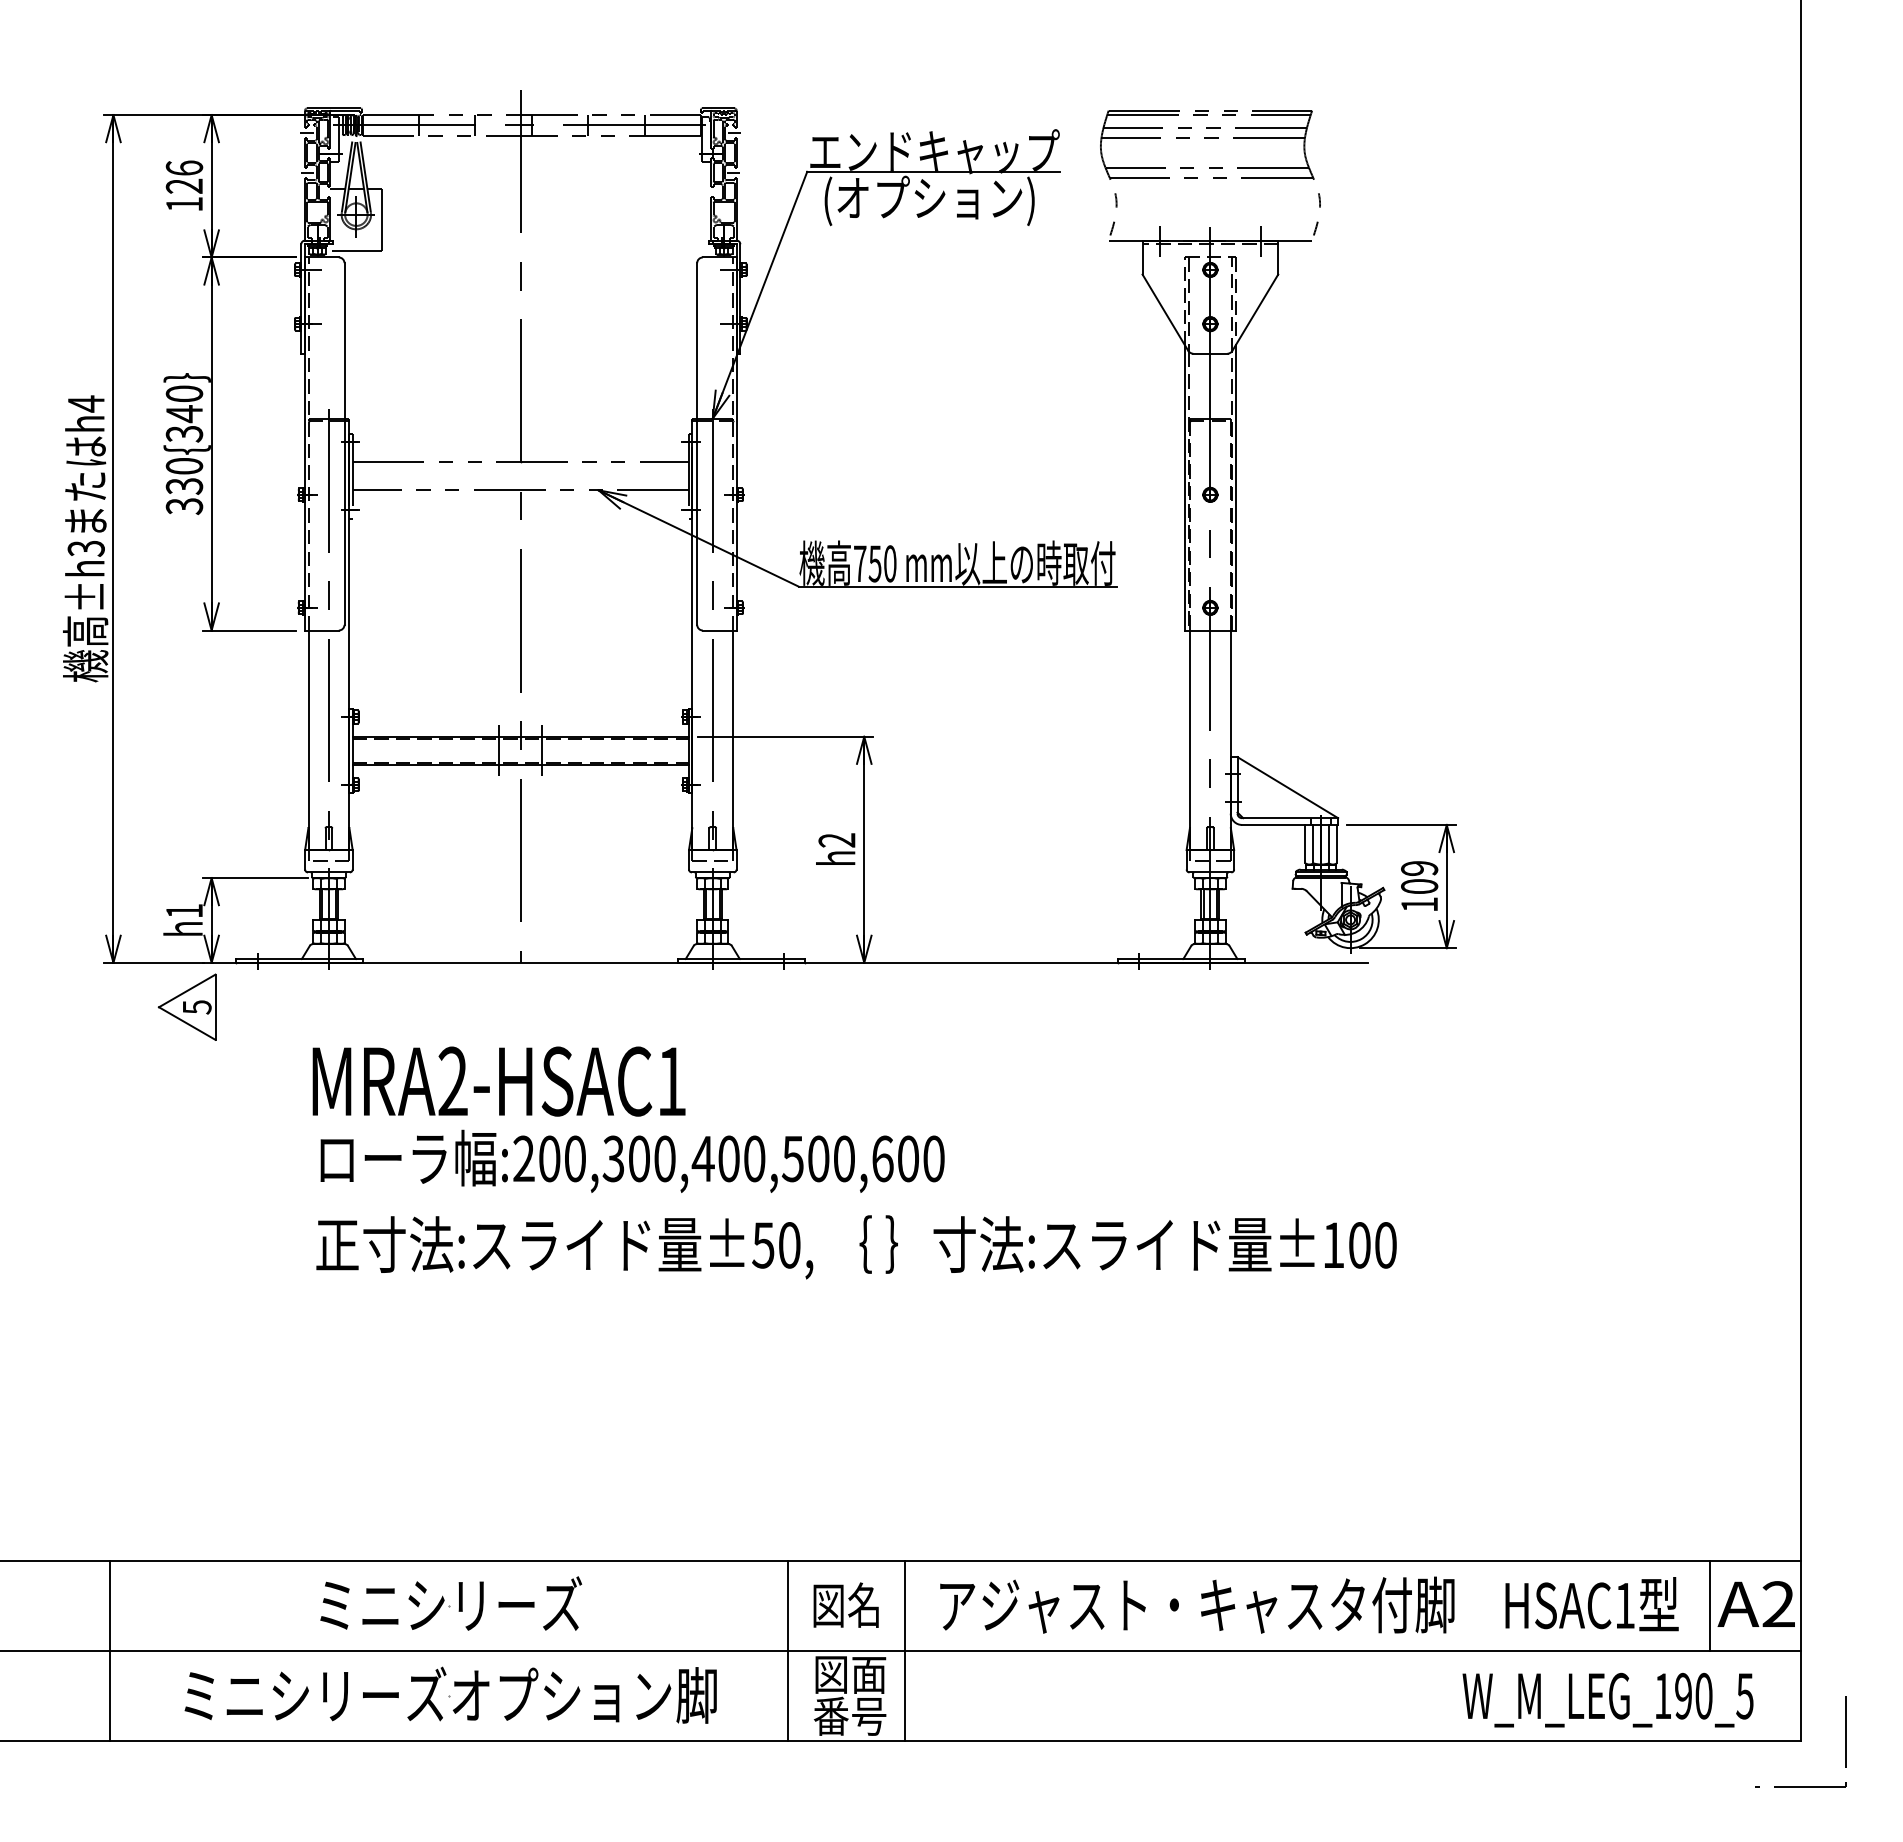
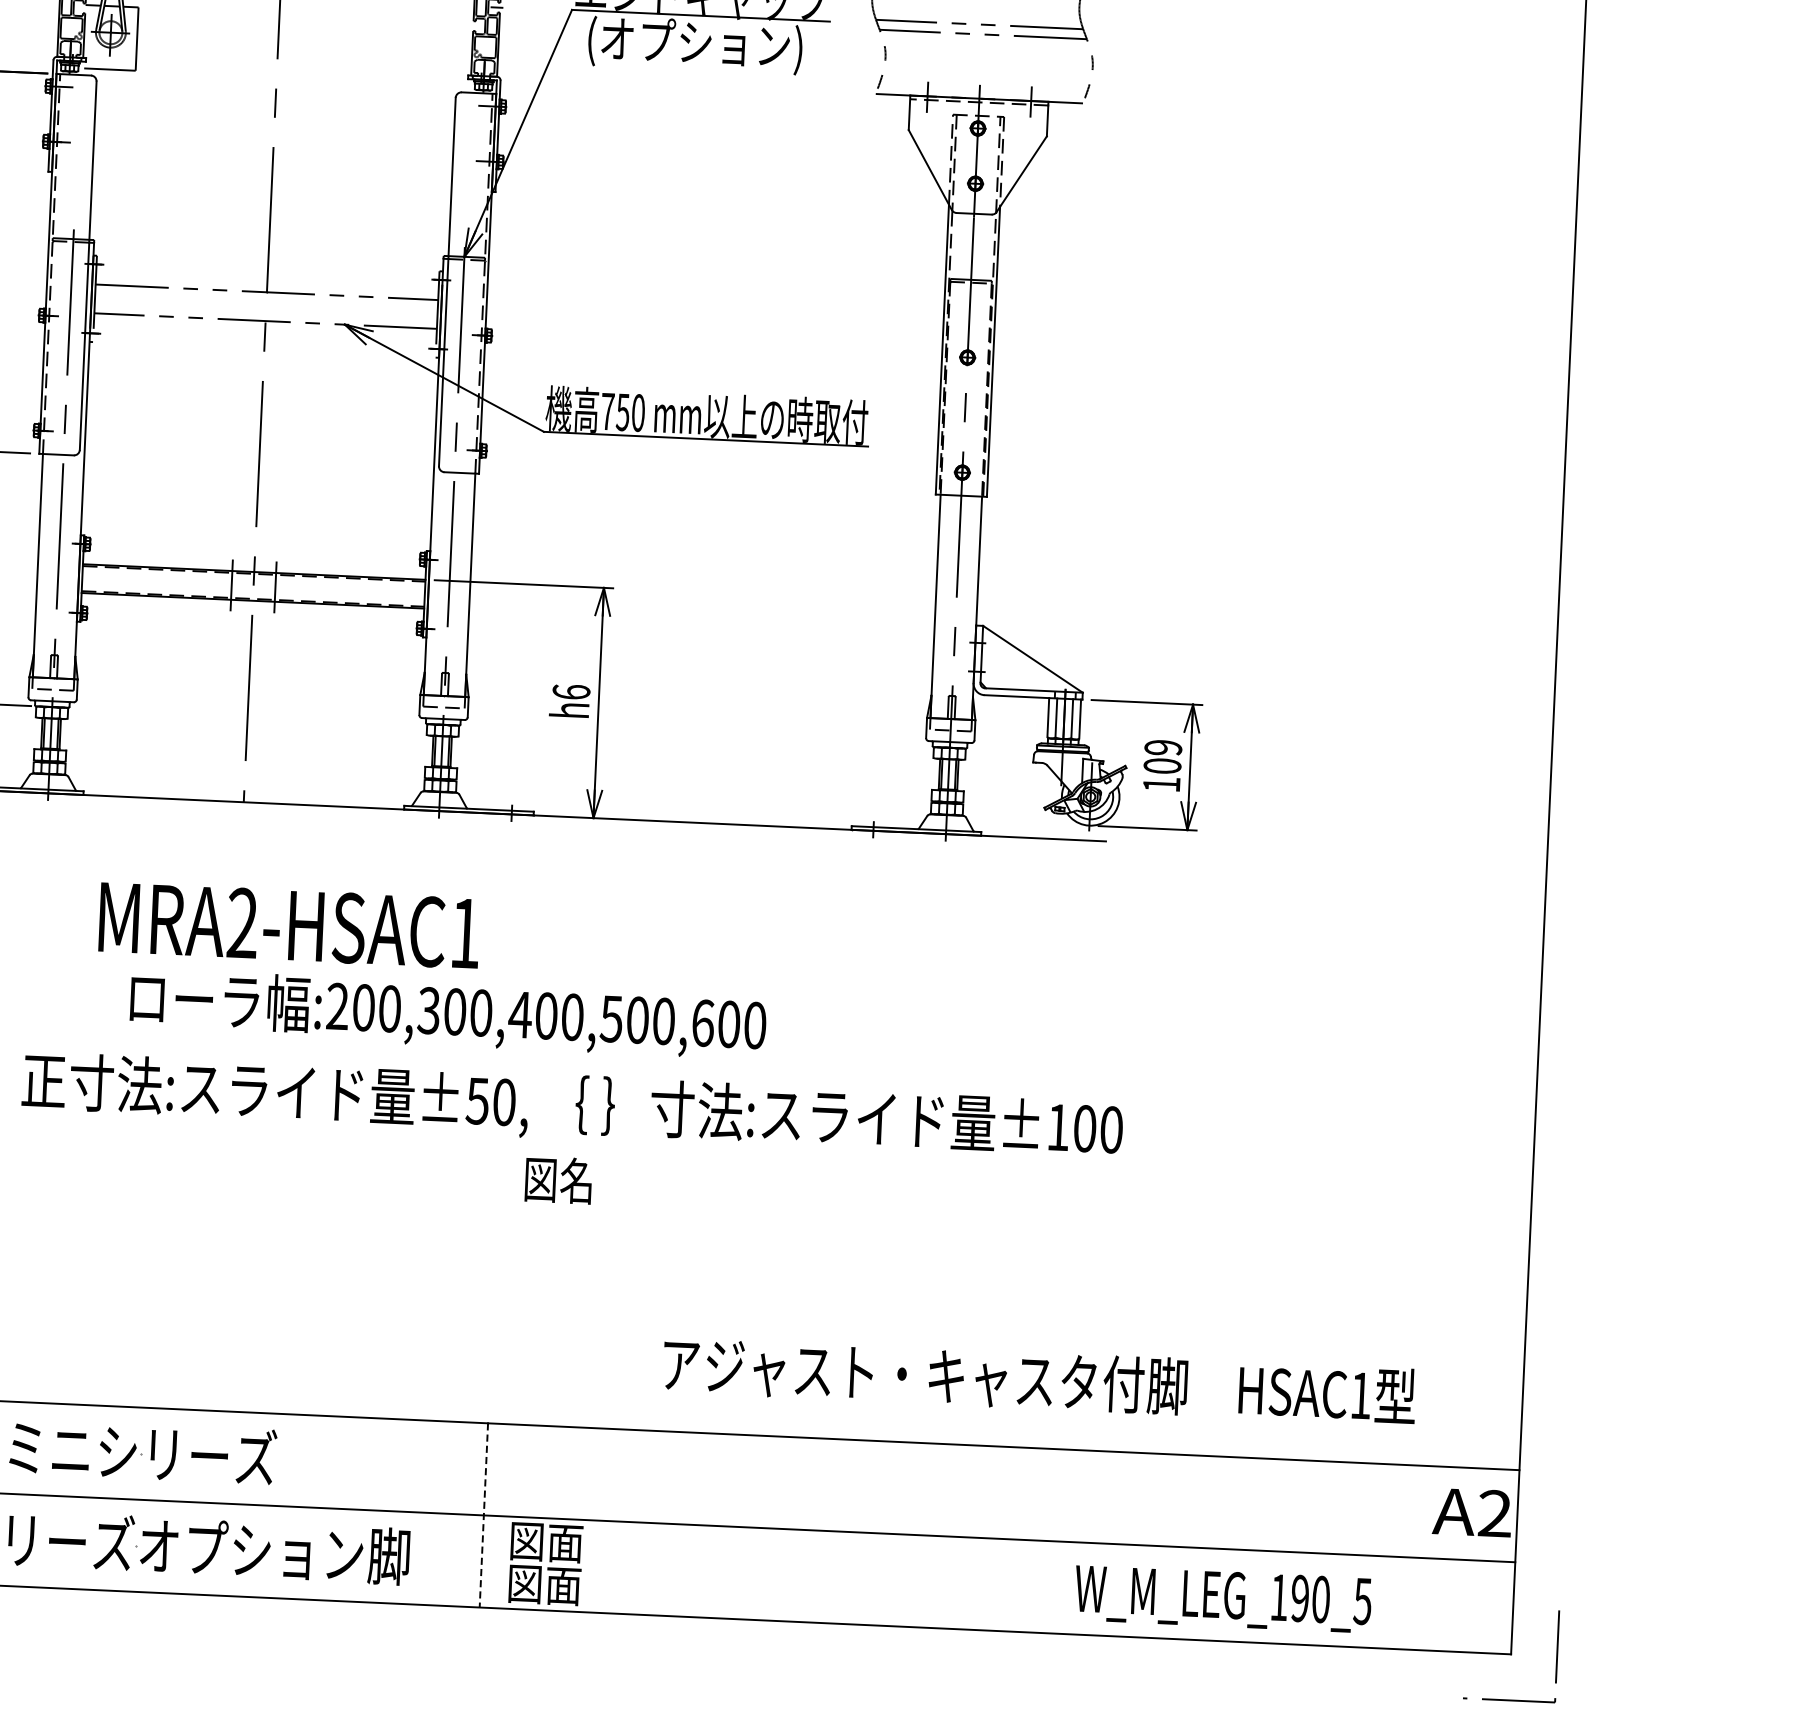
text: (836, 840) -> (570, 692), h2 -> h6
text: (498, 1081) -> (288, 925), moved
text: (632, 1160) -> (448, 1013), moved
text: (845, 1604) -> (557, 1179), moved
text: (1309, 1604) -> (1039, 1379), moved
line: (1710, 1605) -> (1425, 1511), removed
line: (905, 1650) -> (603, 1520), removed
line: (787, 1651) -> (483, 1515), solid -> dashed
text: (1607, 1699) -> (1222, 1598), moved
text: (849, 1715) -> (543, 1583), 番号 -> 図面

